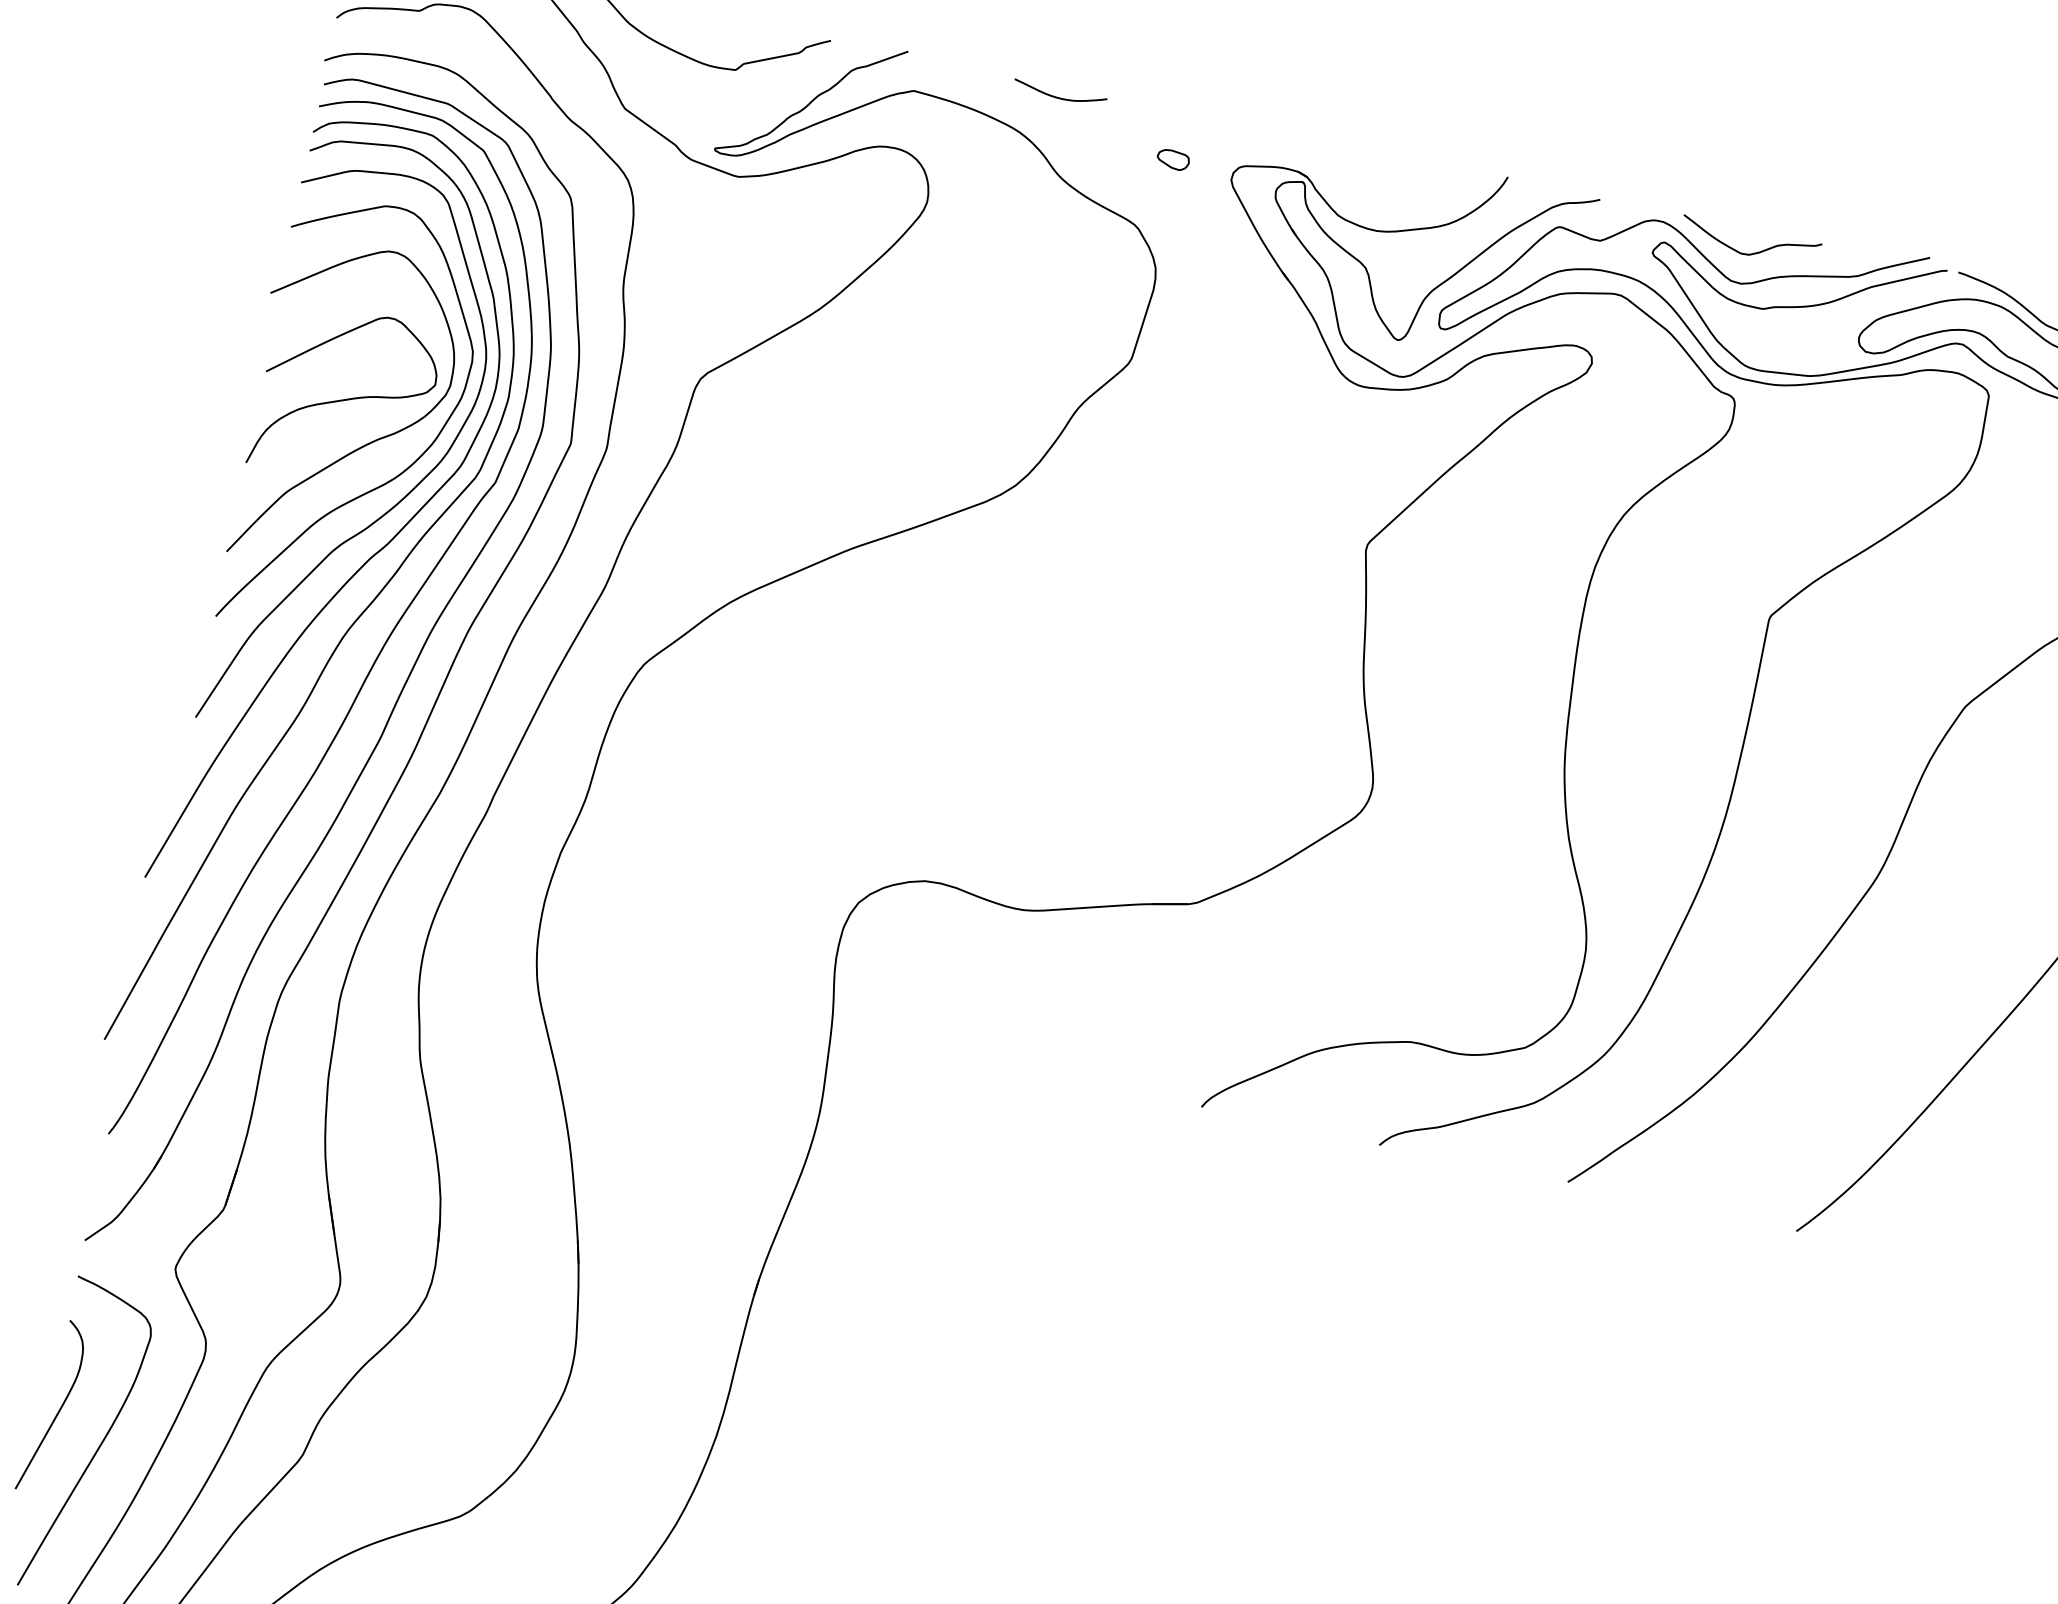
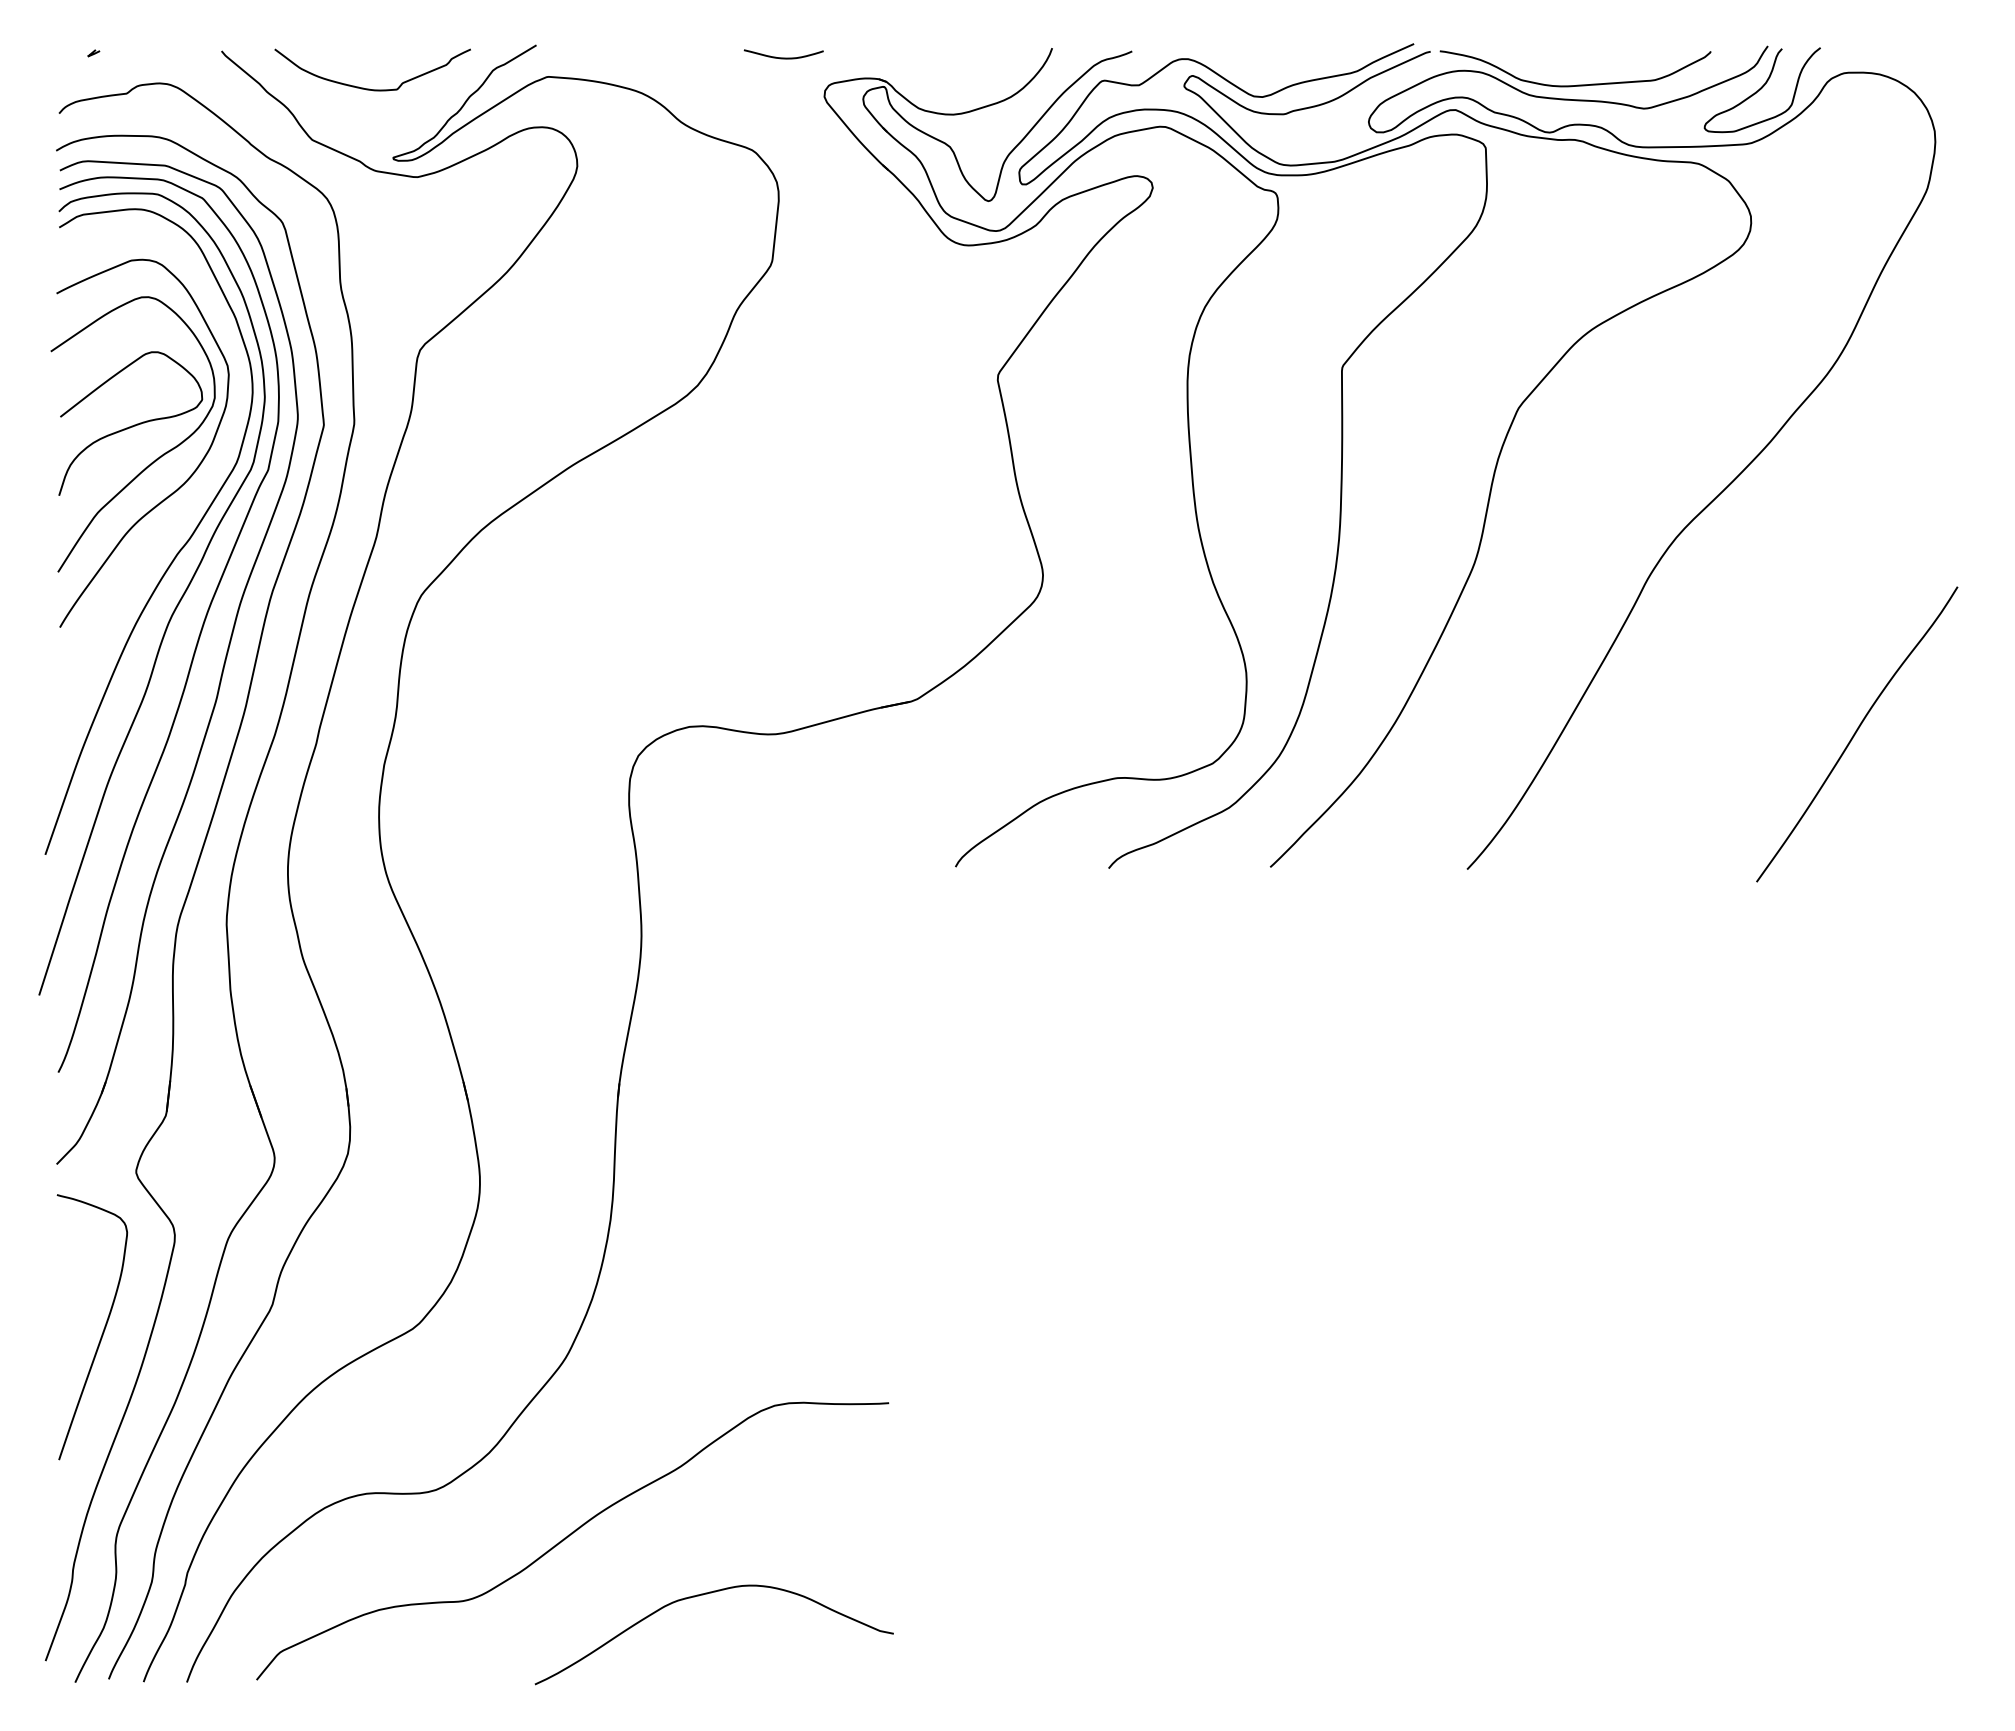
curve: (1059, 97) -> (783, 57), moved
part: (1172, 158) -> (772, 89), removed
curve: (1752, 252) -> (1266, 69), removed
curve: (398, 500) -> (191, 501), removed
curve: (58, 1409) -> (63, 1308), removed

